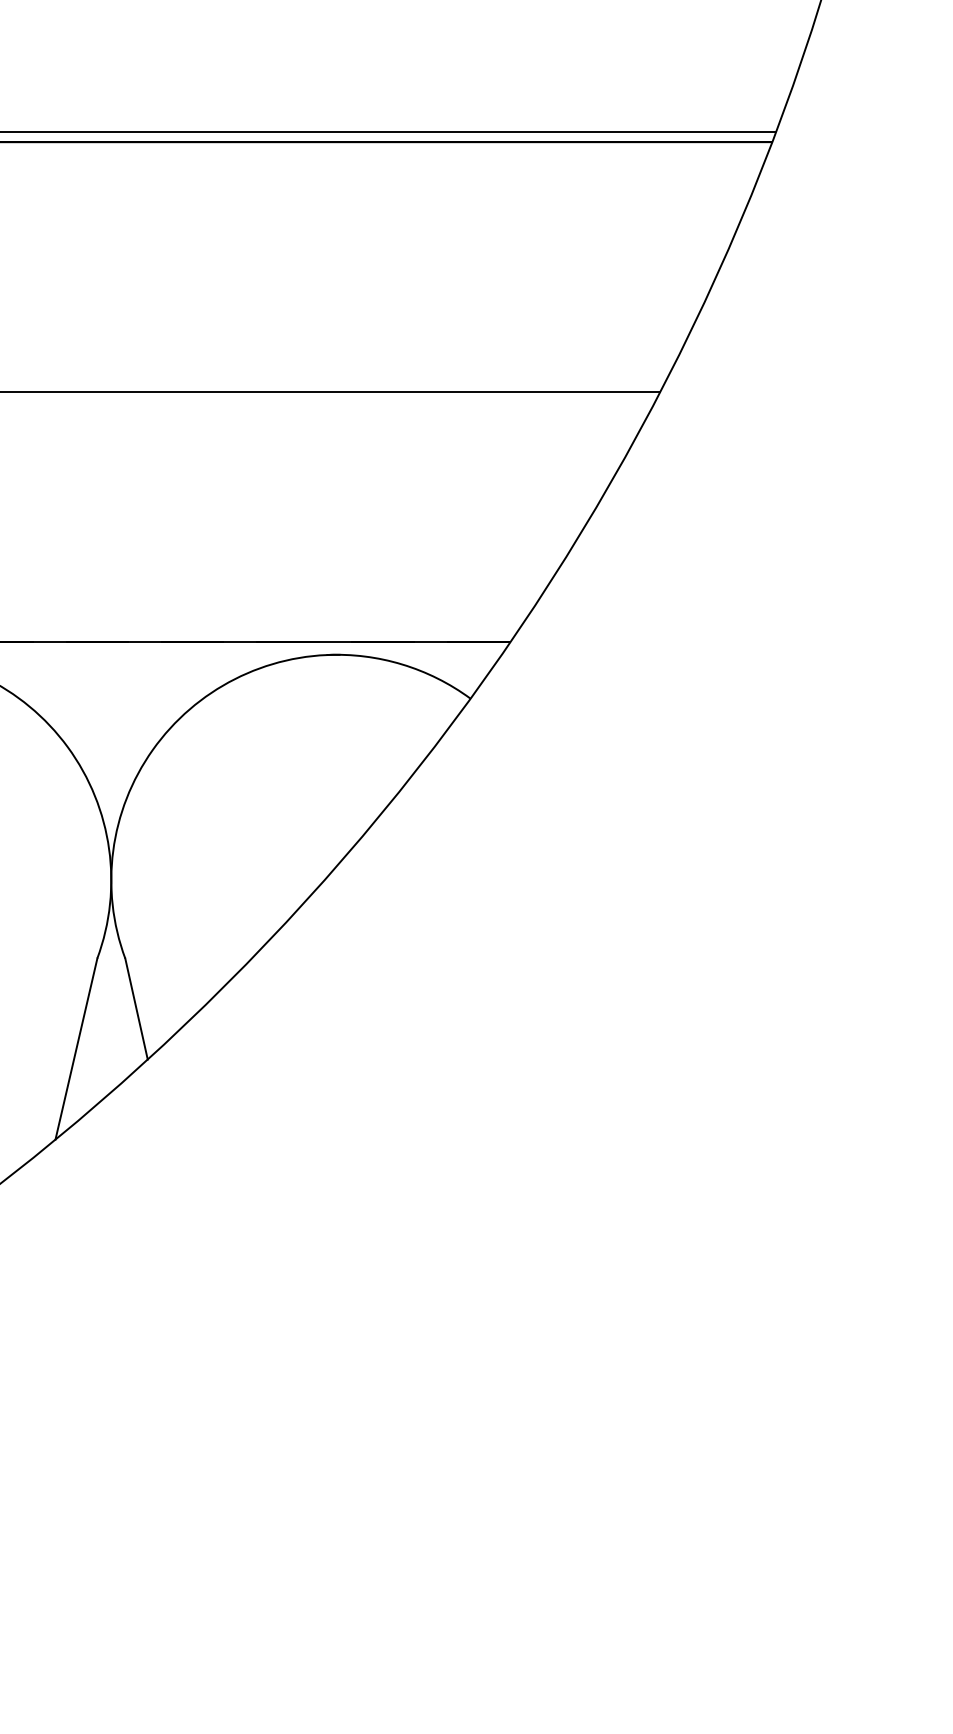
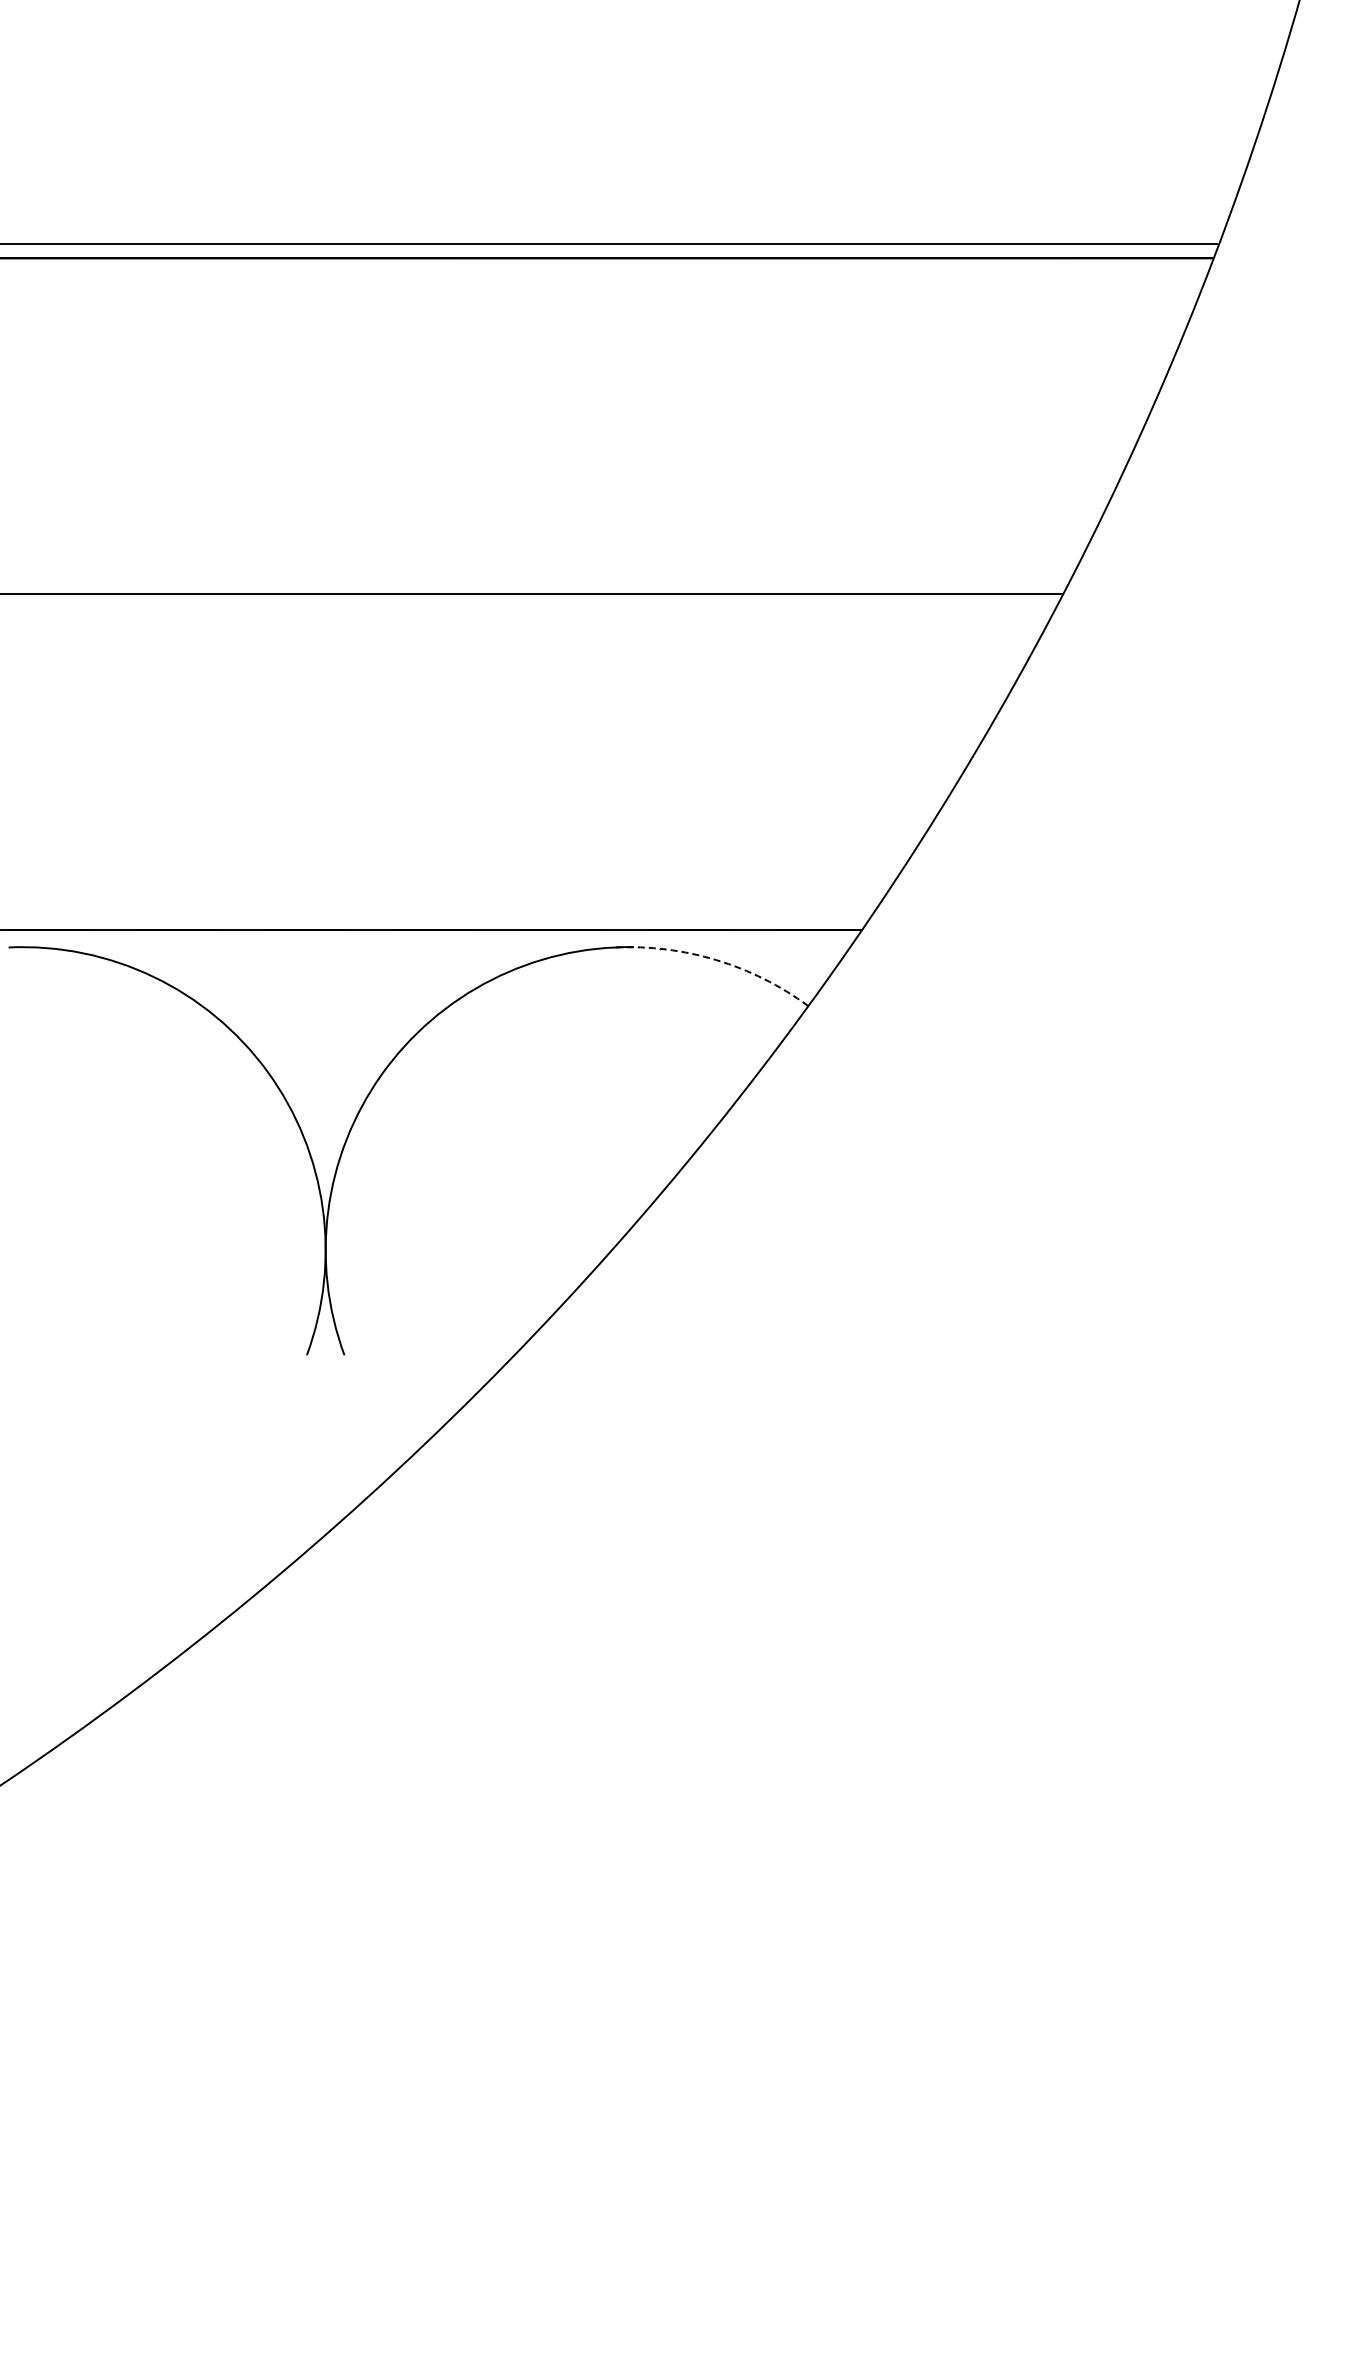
arc: (402, 664) -> (716, 960), solid -> dashed
line: (136, 1009) -> (359, 1423), removed
line: (76, 1048) -> (278, 1476), removed

